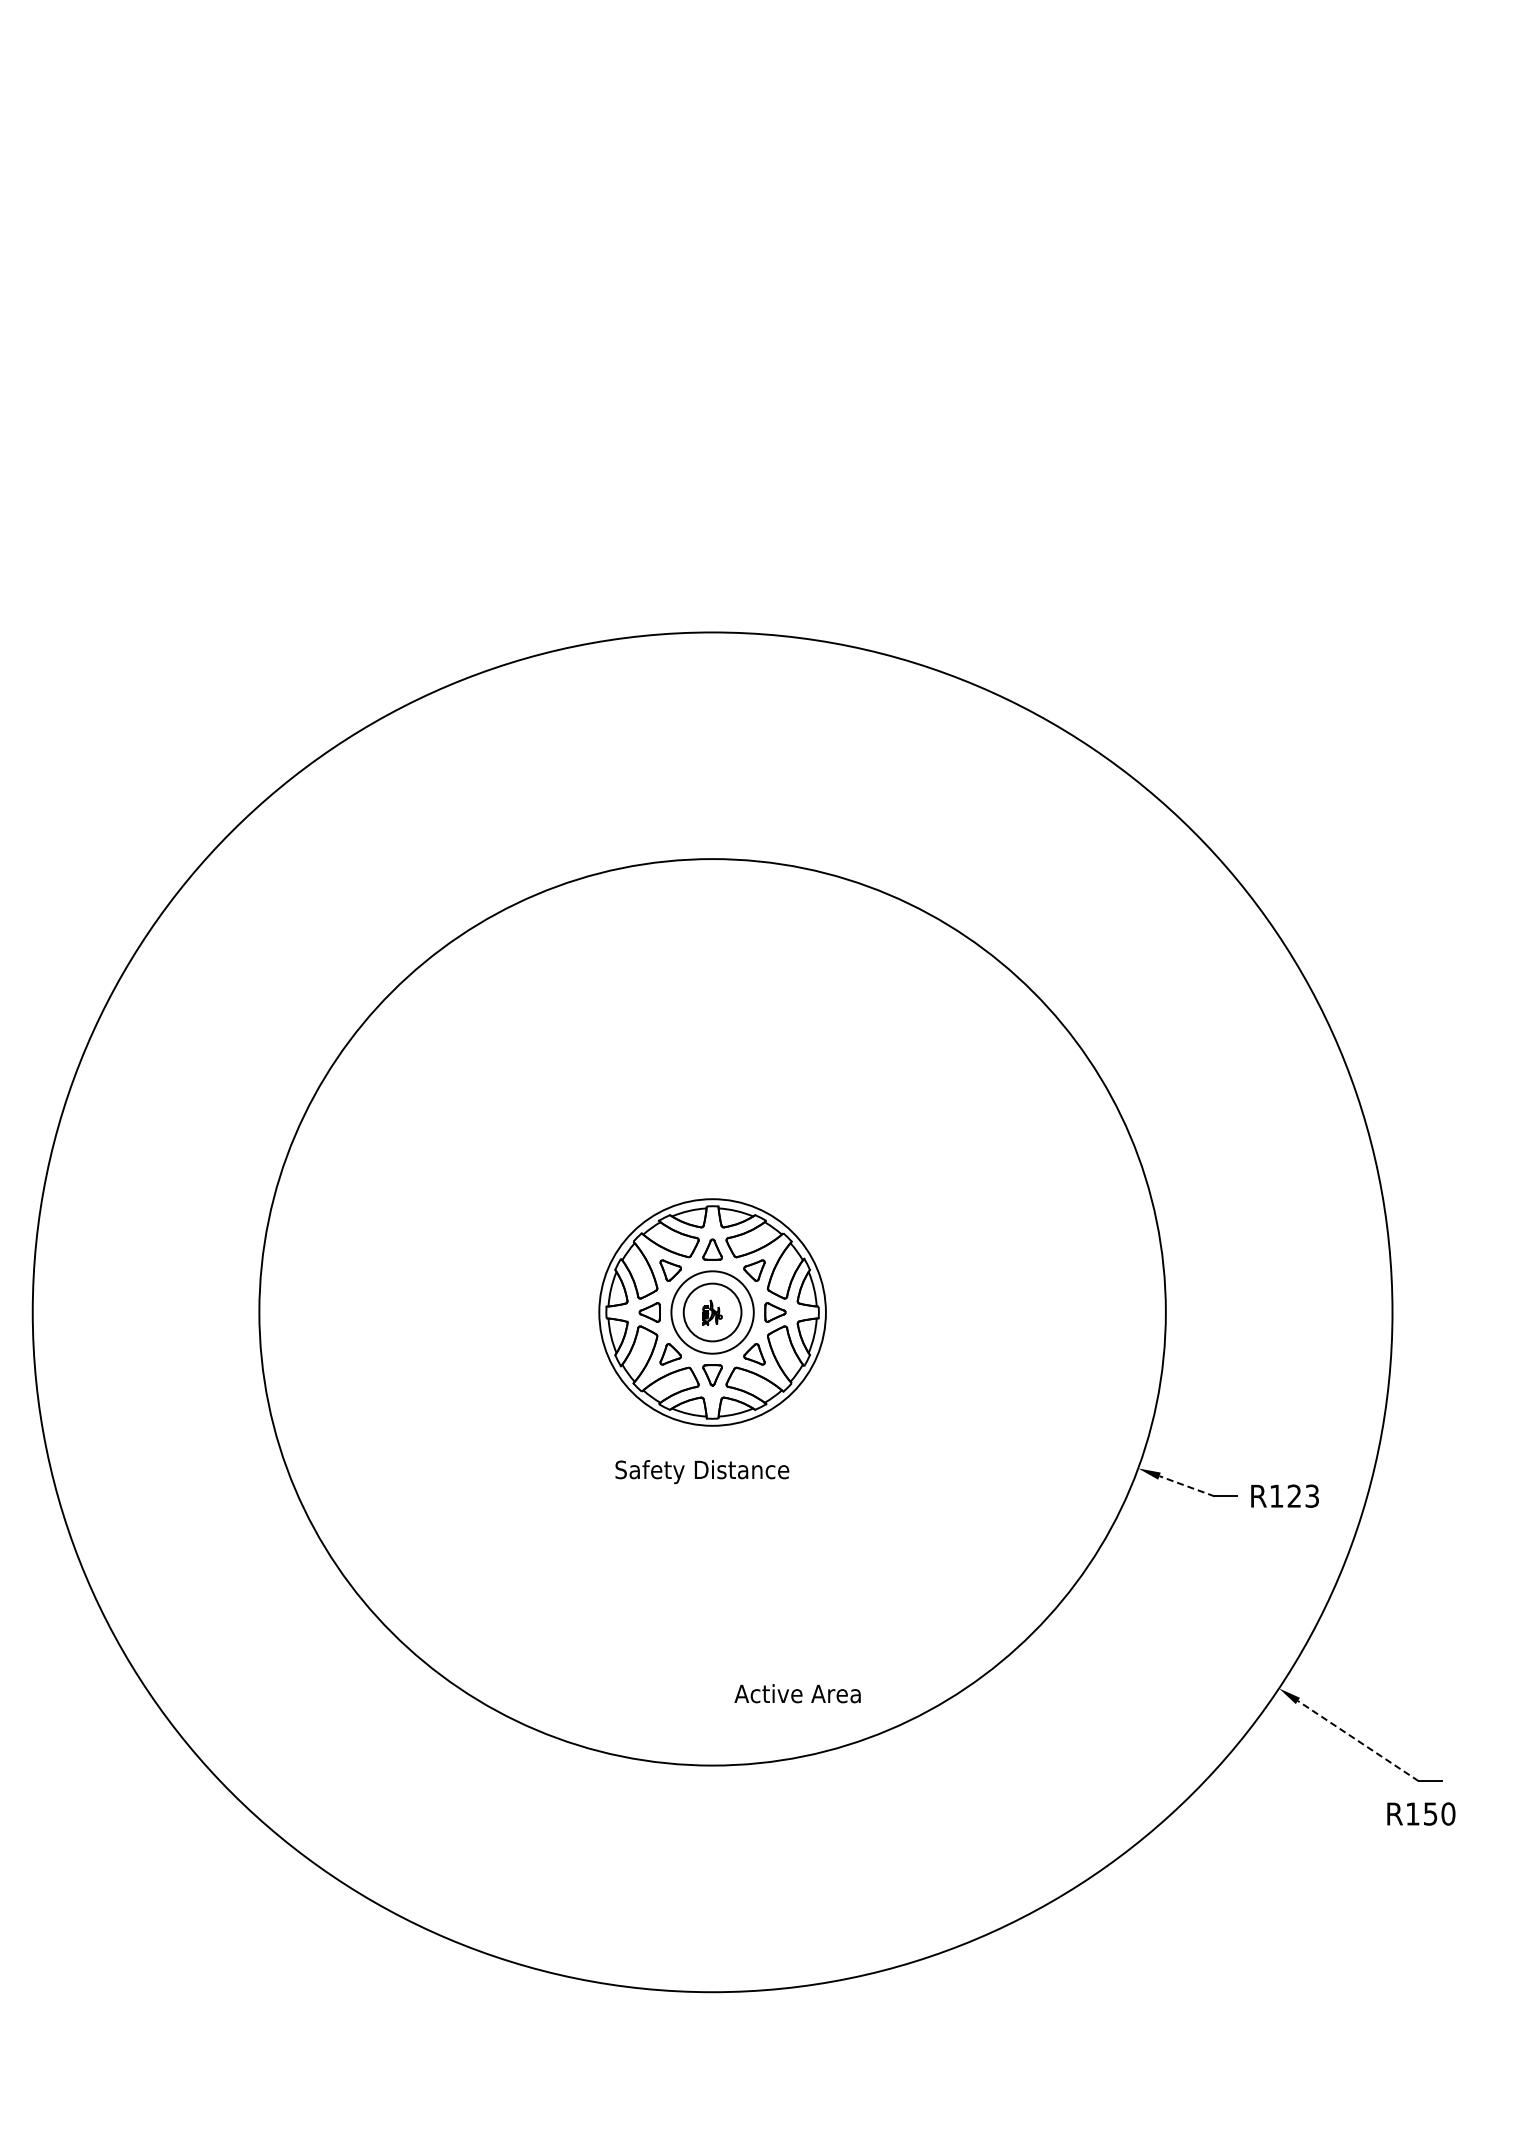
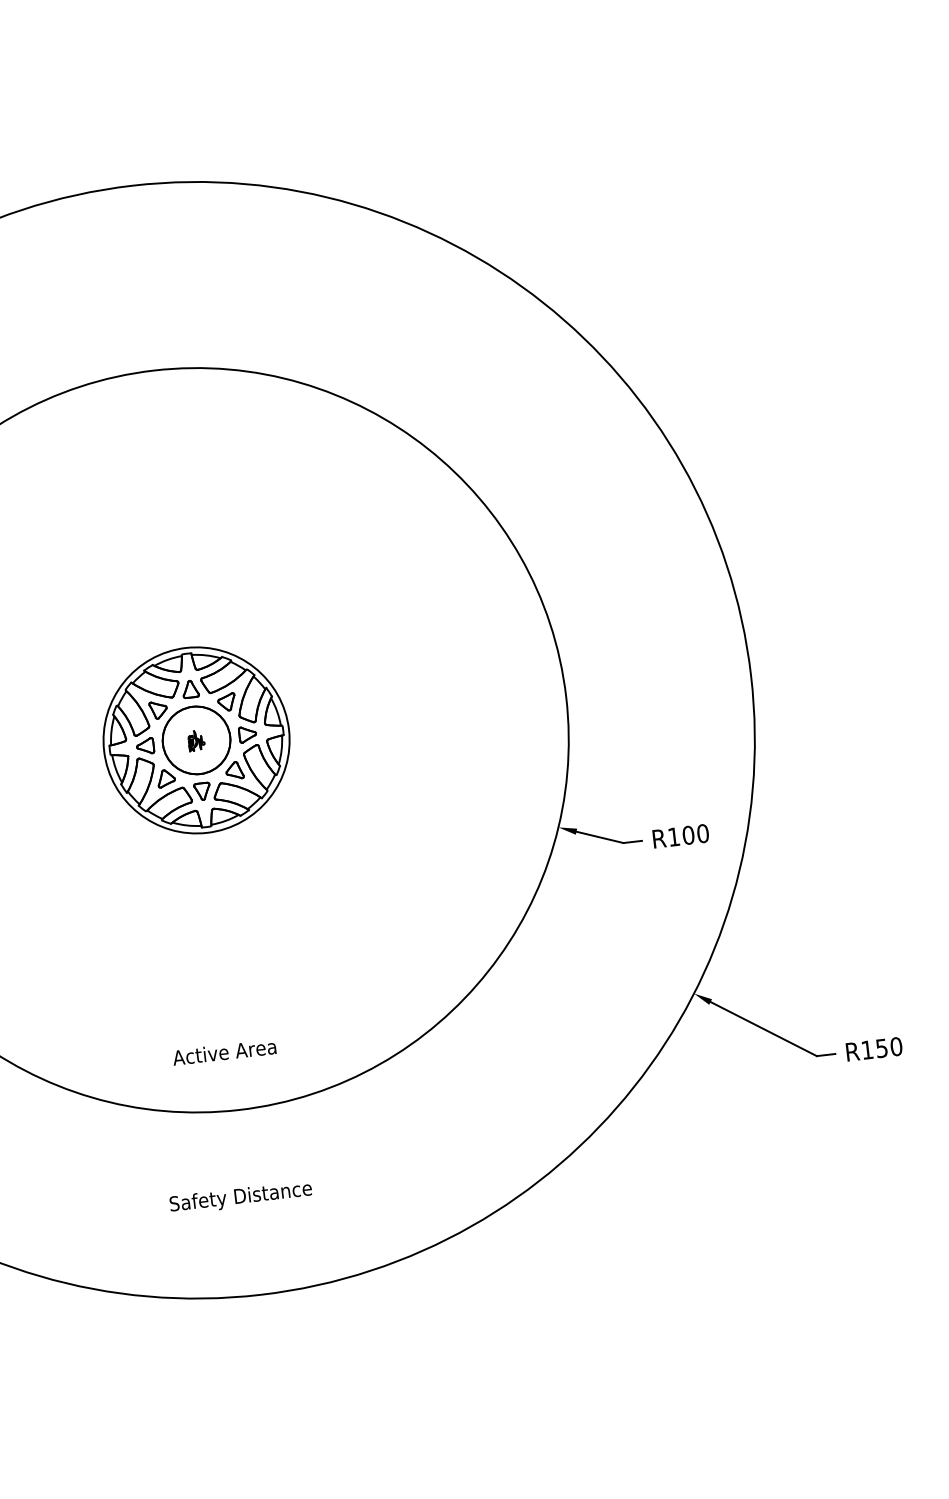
circle: (712, 1312) -> (196, 740), size x1.43
text: (702, 1472) -> (241, 1198), moved
line: (1186, 1486) -> (599, 837), dashed -> solid
text: (1303, 1495) -> (695, 833), R123 -> R100
text: (797, 1693) -> (224, 1052), moved
line: (1358, 1741) -> (763, 1029), dashed -> solid
text: (1421, 1813) -> (874, 1048), moved

